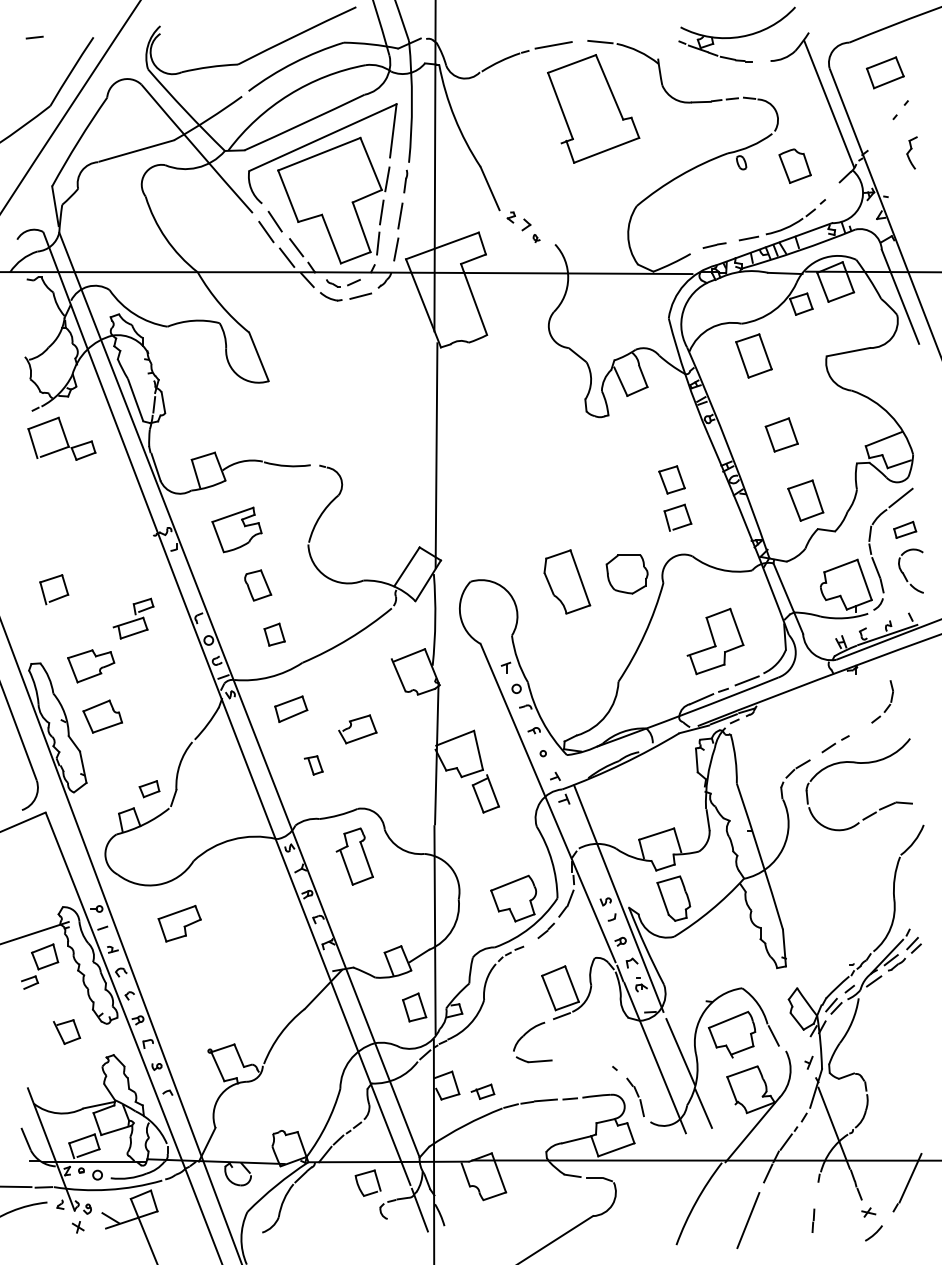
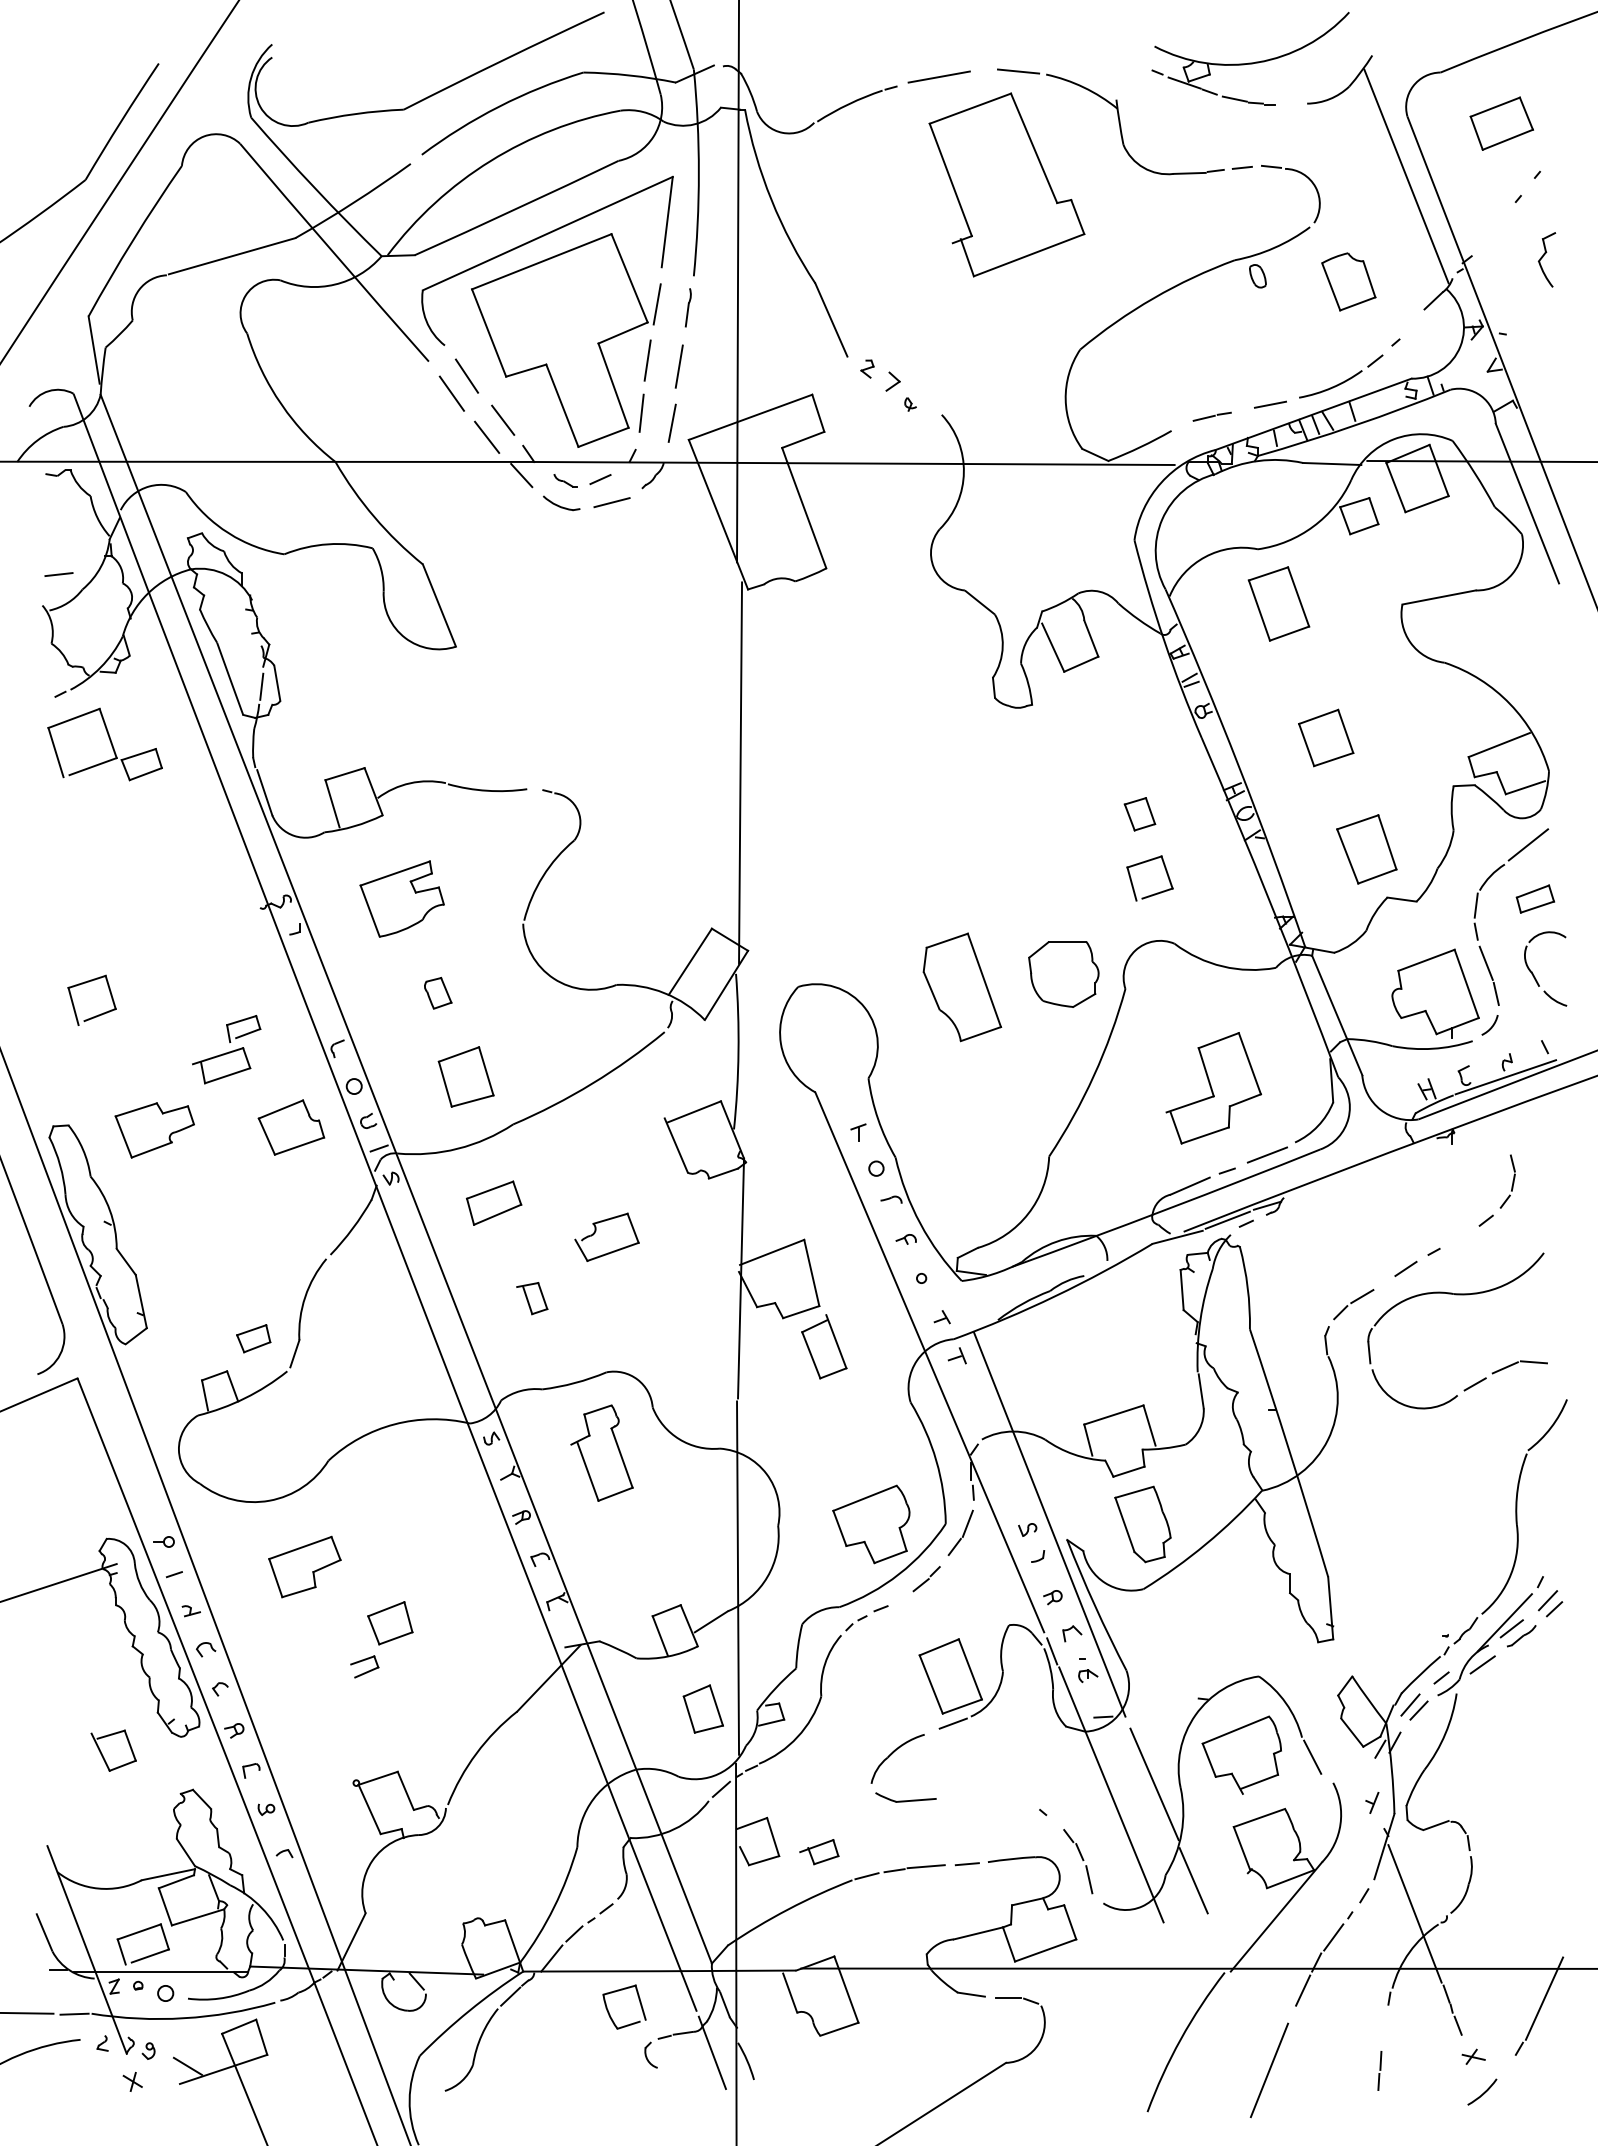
line: (34, 37) -> (58, 574), moved
part: (671, 479) -> (1139, 813), size x0.7
part: (258, 585) -> (438, 993), size x0.6
part: (274, 634) -> (465, 1076), size x1.6
part: (102, 716) -> (290, 1127), moved
part: (40, 966) -> (382, 1639), moved

